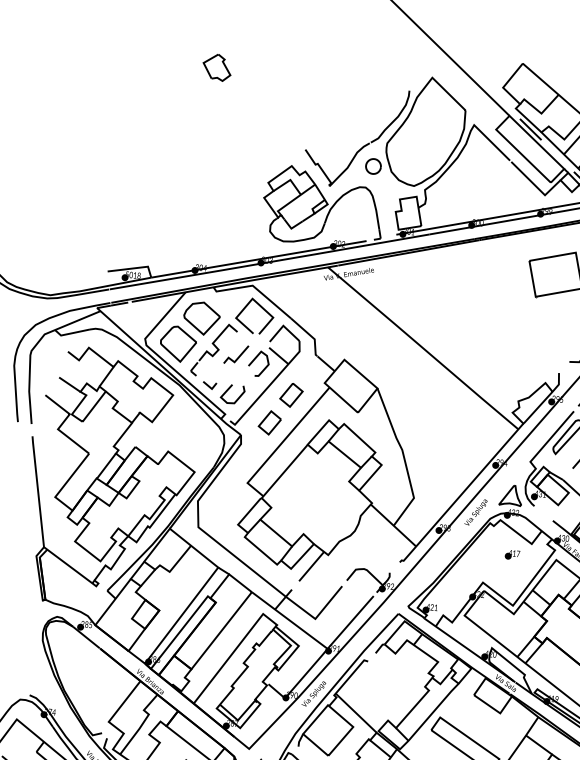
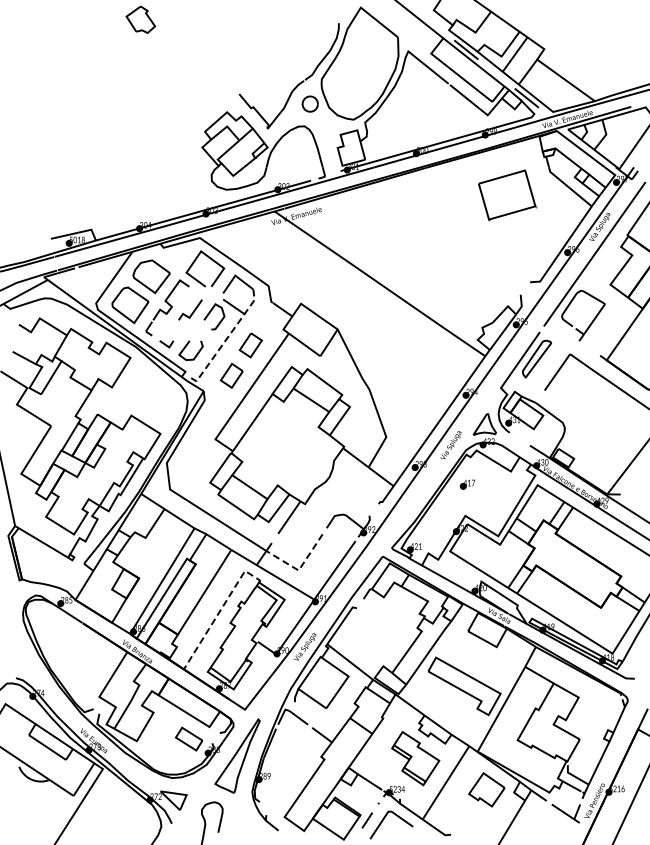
line: (268, 387) -> (226, 339), solid -> dashed
part: (511, 554) -> (466, 484), moved
line: (316, 617) -> (299, 568), solid -> dashed
line: (235, 649) -> (220, 609), solid -> dashed

